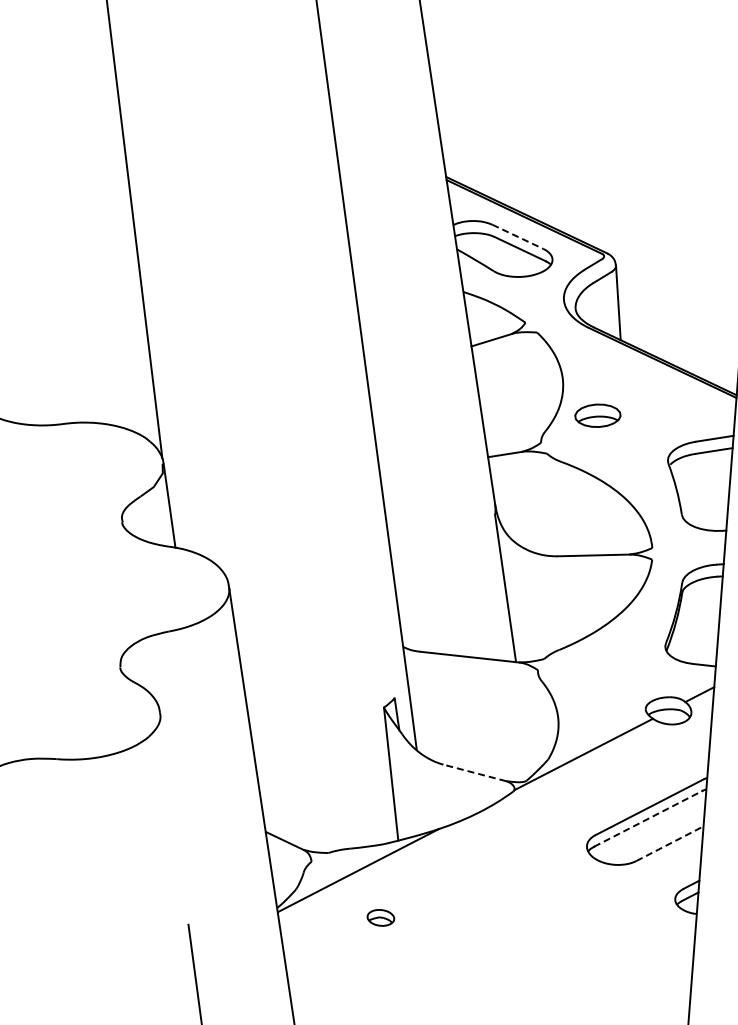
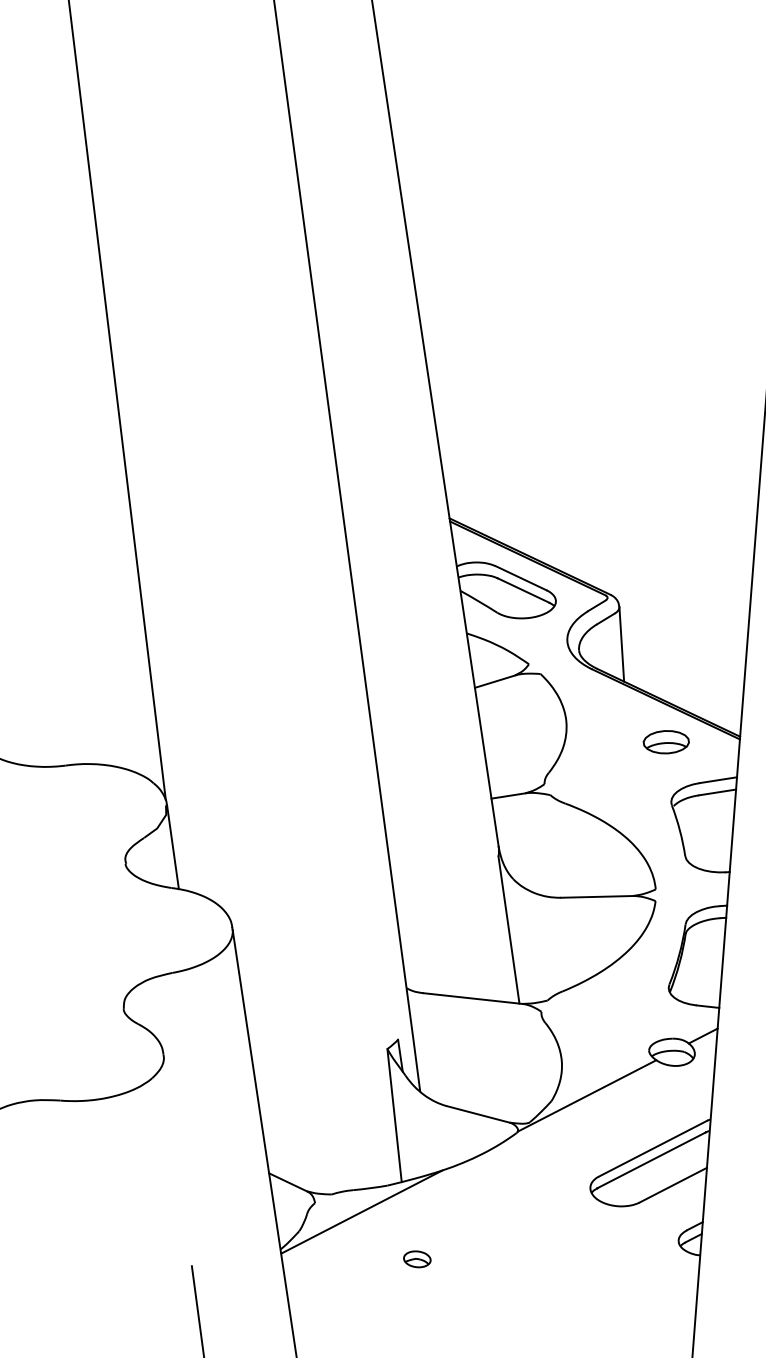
line: (518, 237) -> (521, 578), dashed -> solid
part: (597, 416) -> (665, 742), moved
line: (474, 773) -> (477, 1114), dashed -> solid
line: (648, 819) -> (651, 1160), dashed -> solid
line: (670, 844) -> (673, 1185), dashed -> solid
part: (381, 918) -> (417, 1259), moved

